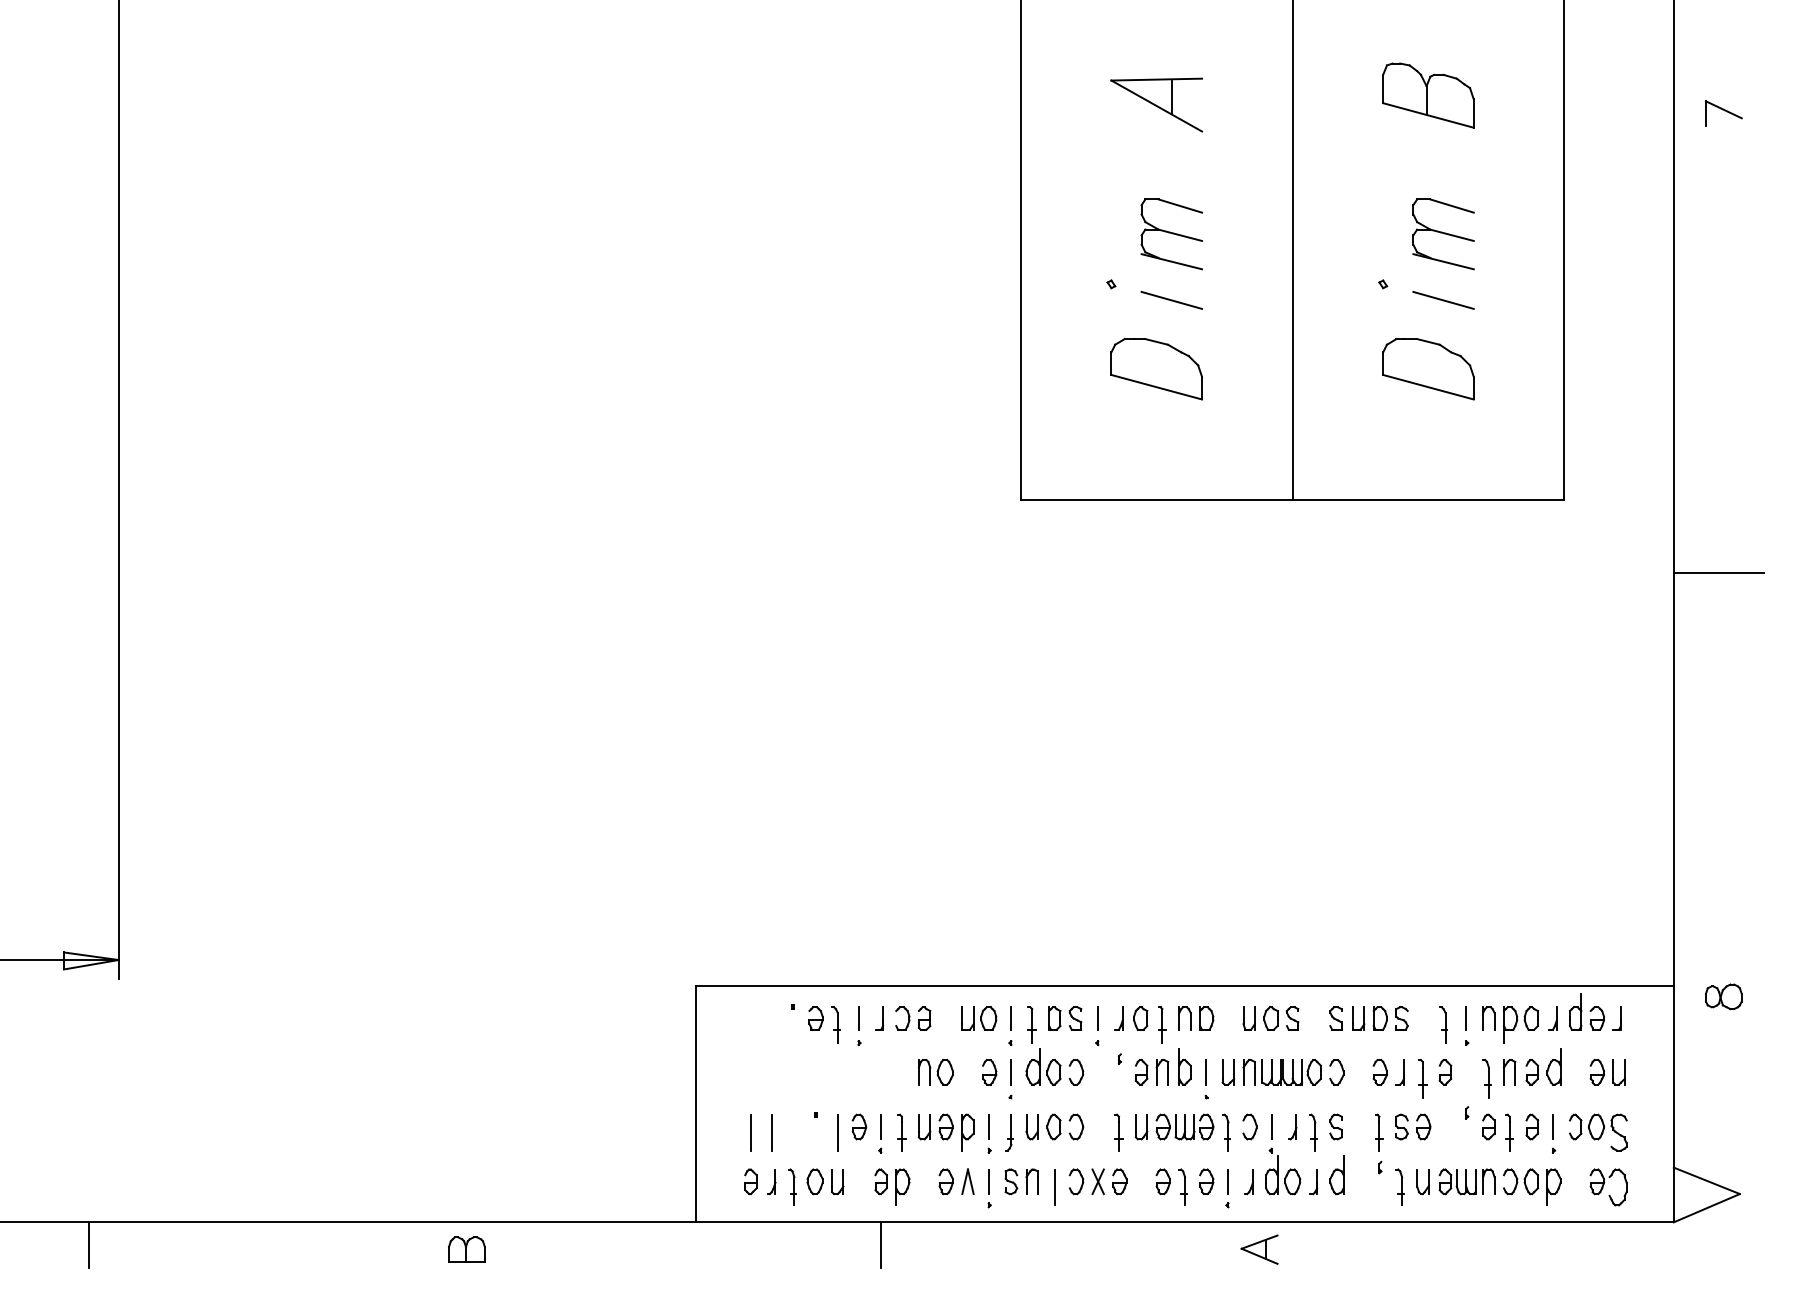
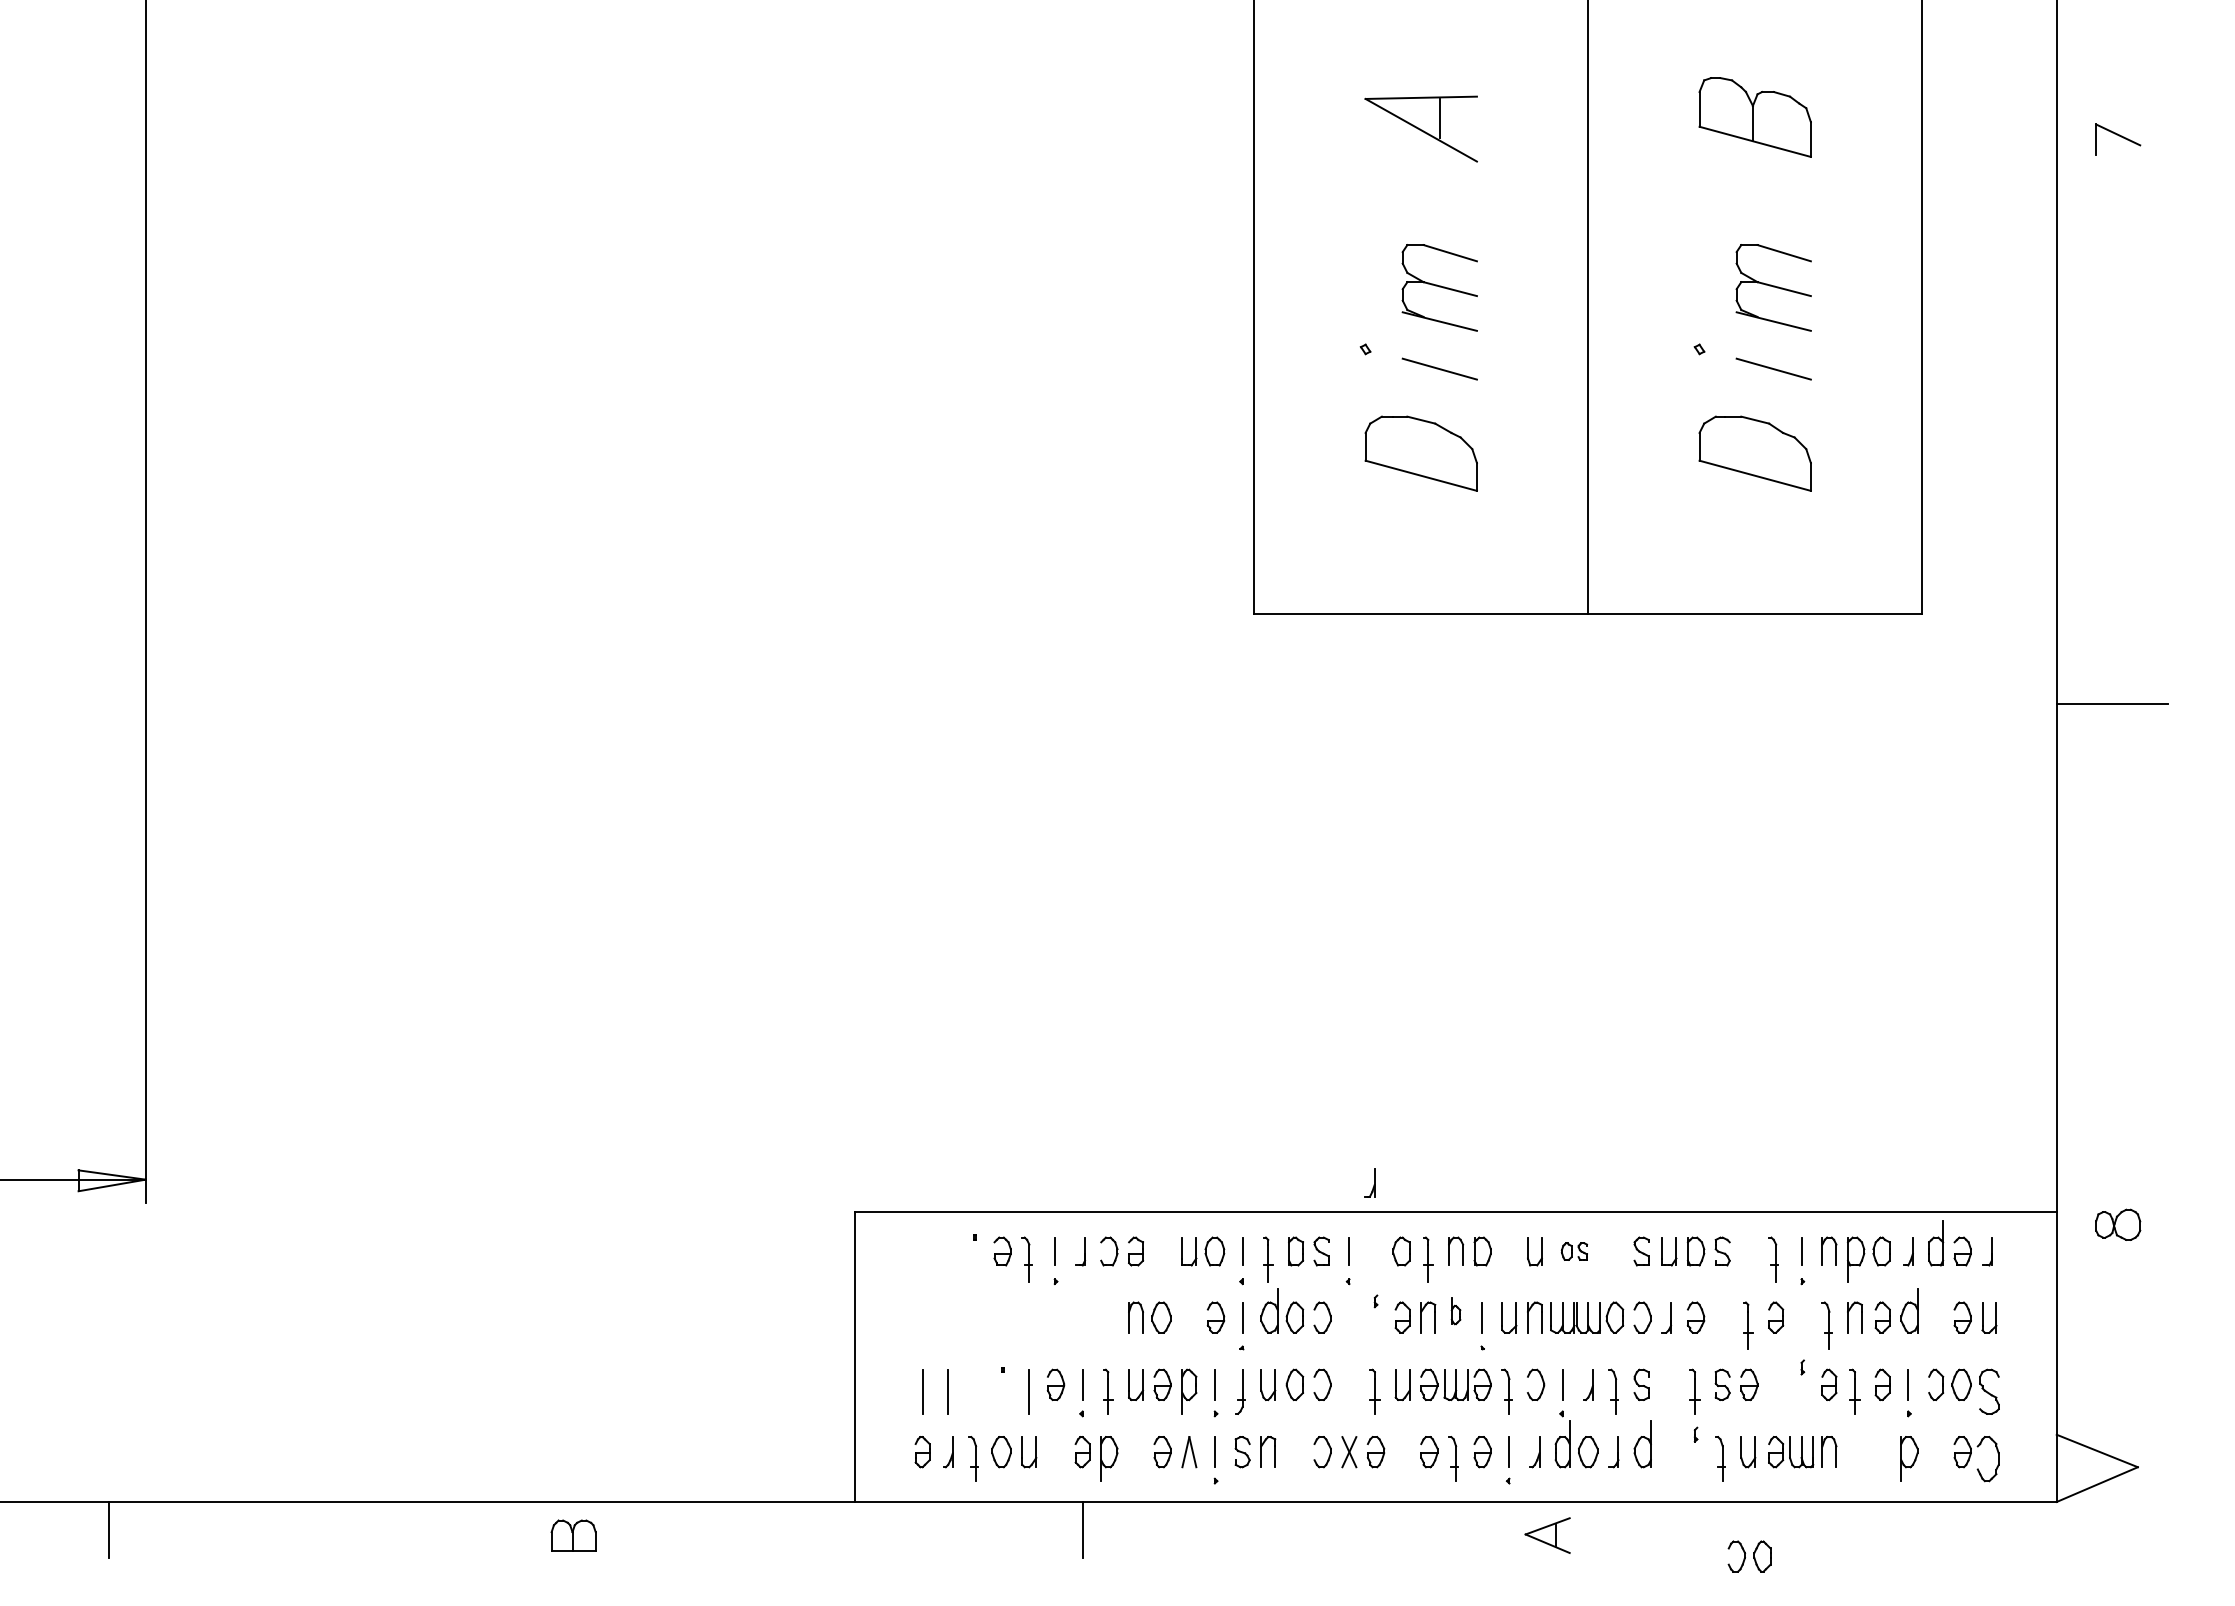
part: (1118, 1018) -> (1369, 1182), moved
part: (1281, 1018) -> (1574, 1251), size x0.6
part: (1184, 1066) -> (1455, 1310), size x0.6
part: (1399, 1072) -> (1665, 1317), moved
part: (1520, 1181) -> (1749, 1556), moved
line: (1054, 1187) -> (1295, 1459), removed

